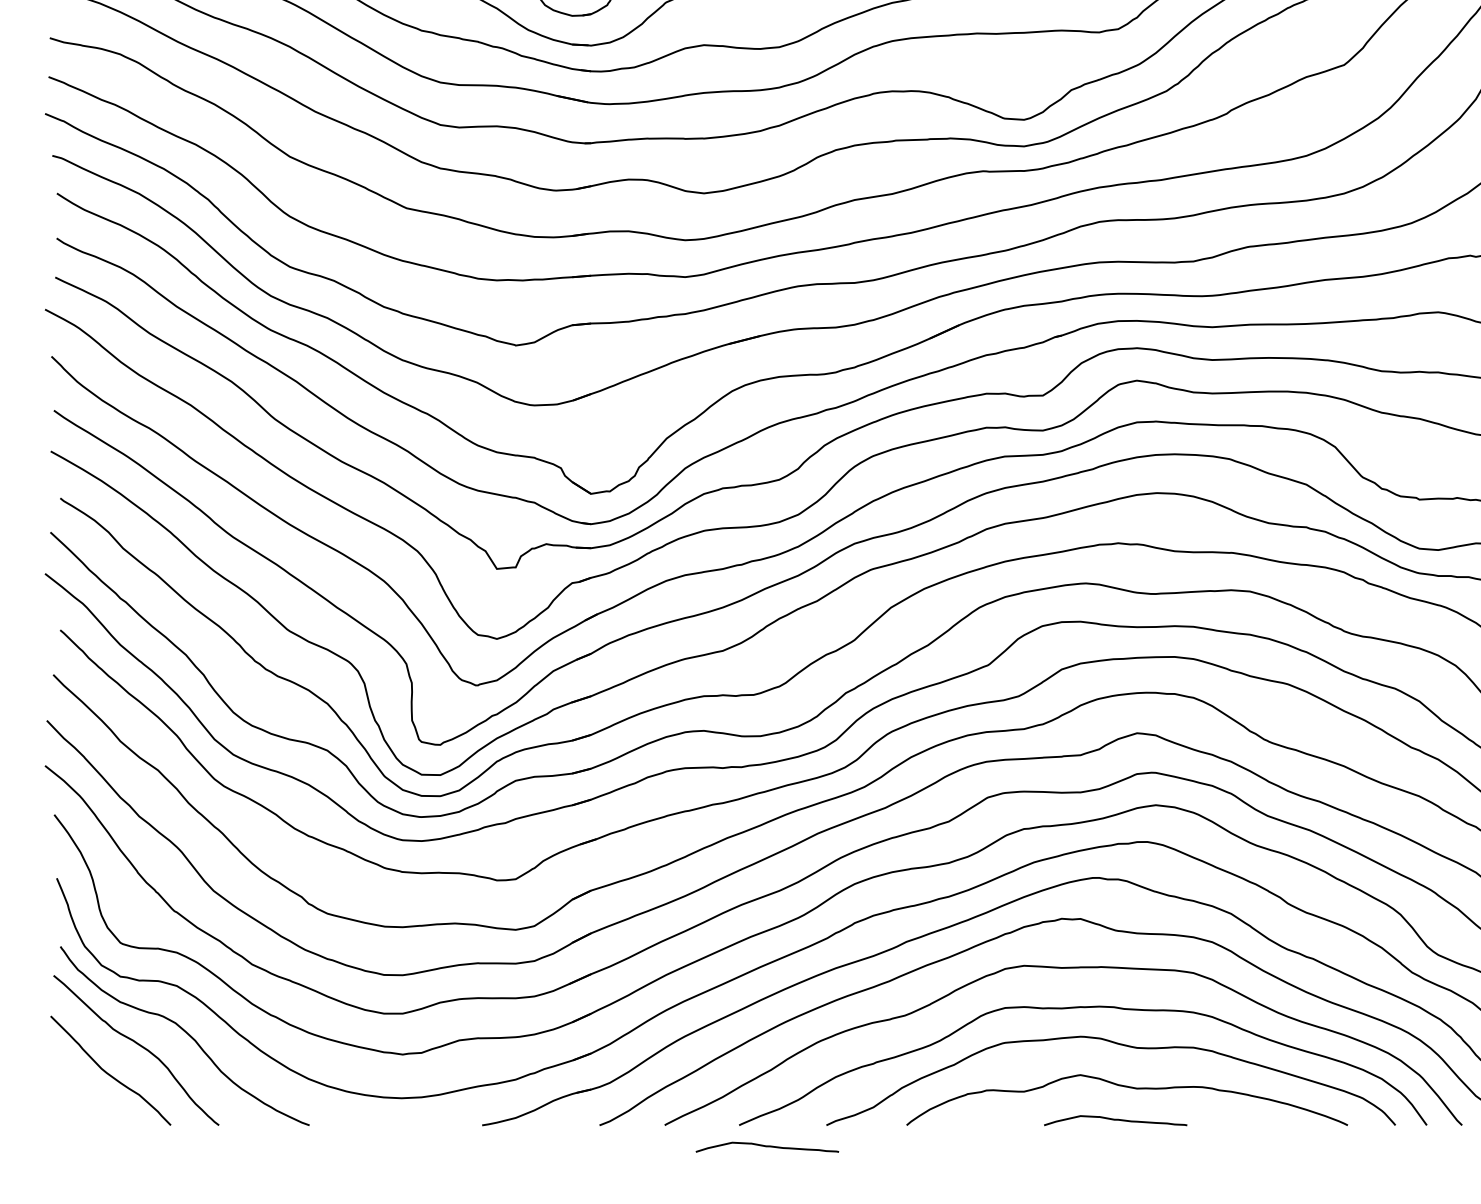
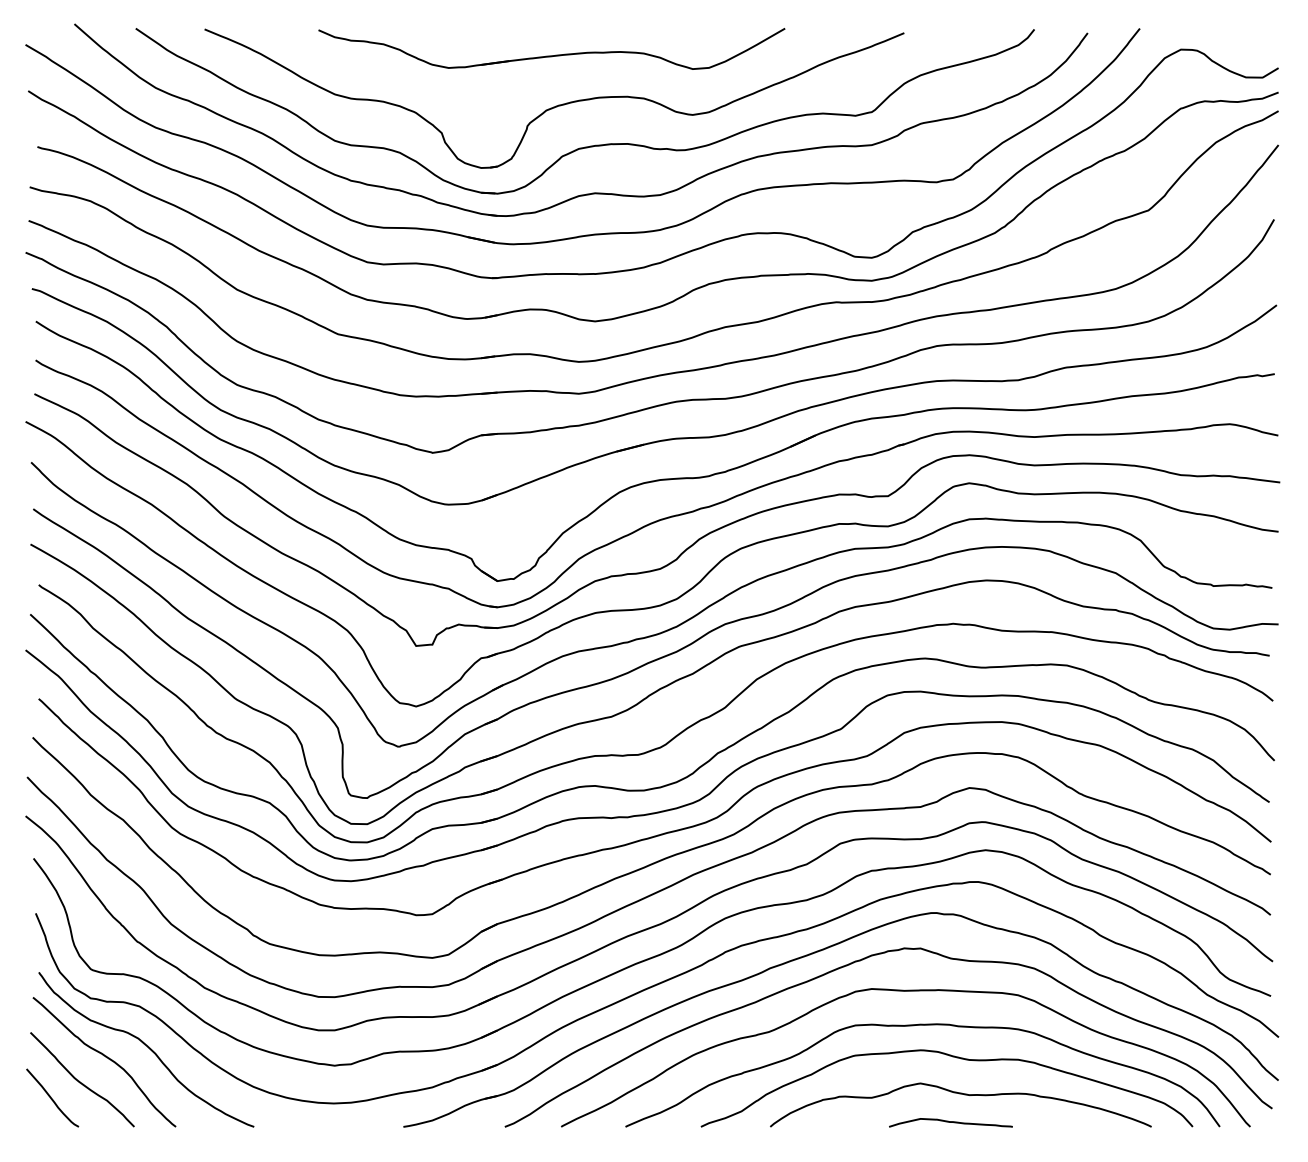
curve: (75, 1091) -> (51, 1097), added
curve: (766, 1146) -> (649, 1145), removed

